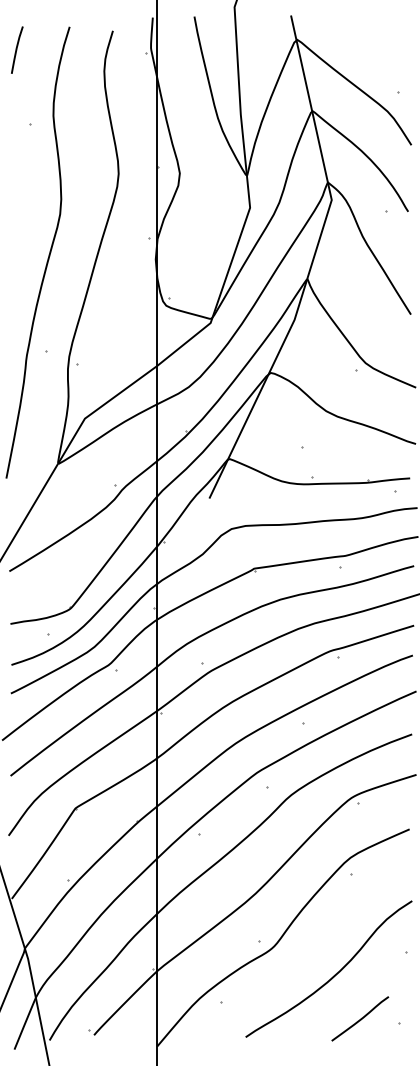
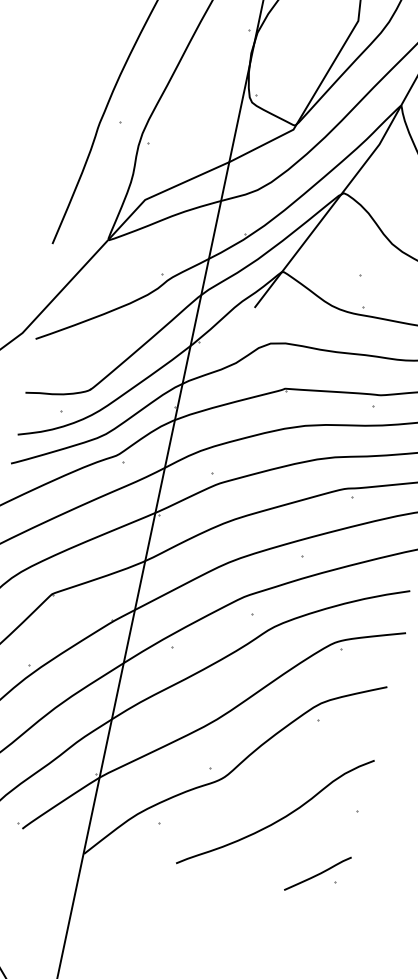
curve: (360, 1018) -> (318, 873), moved

